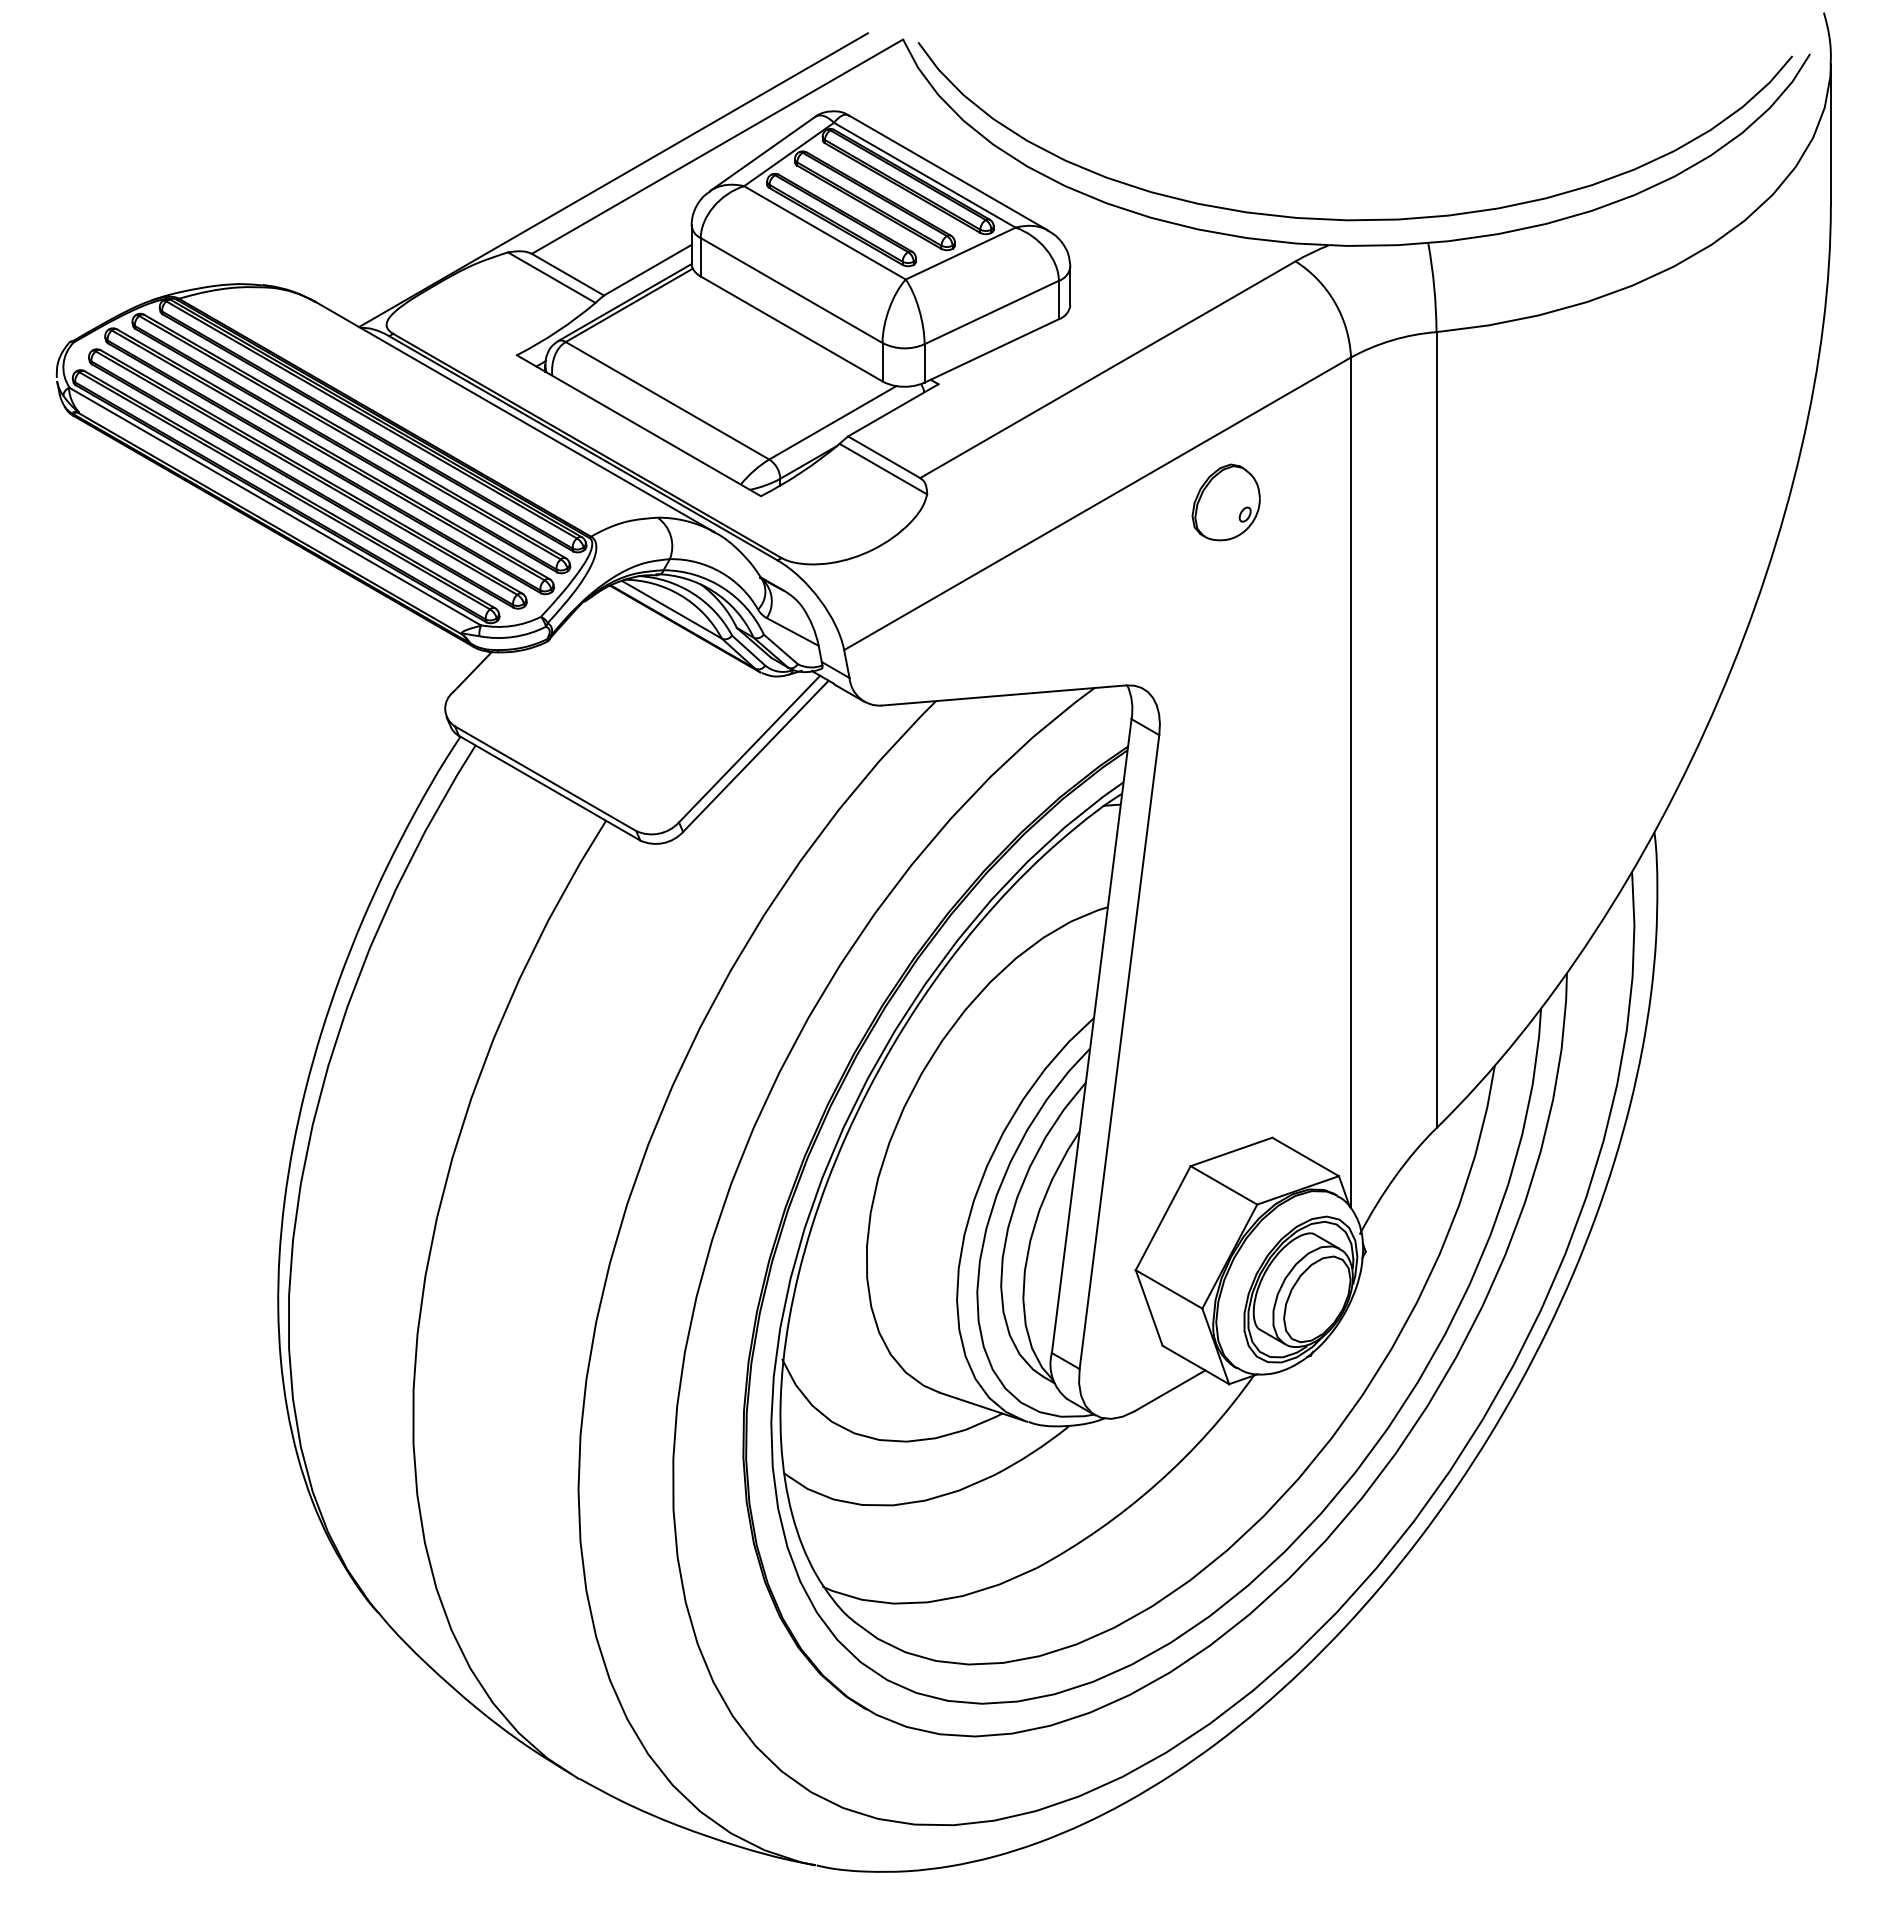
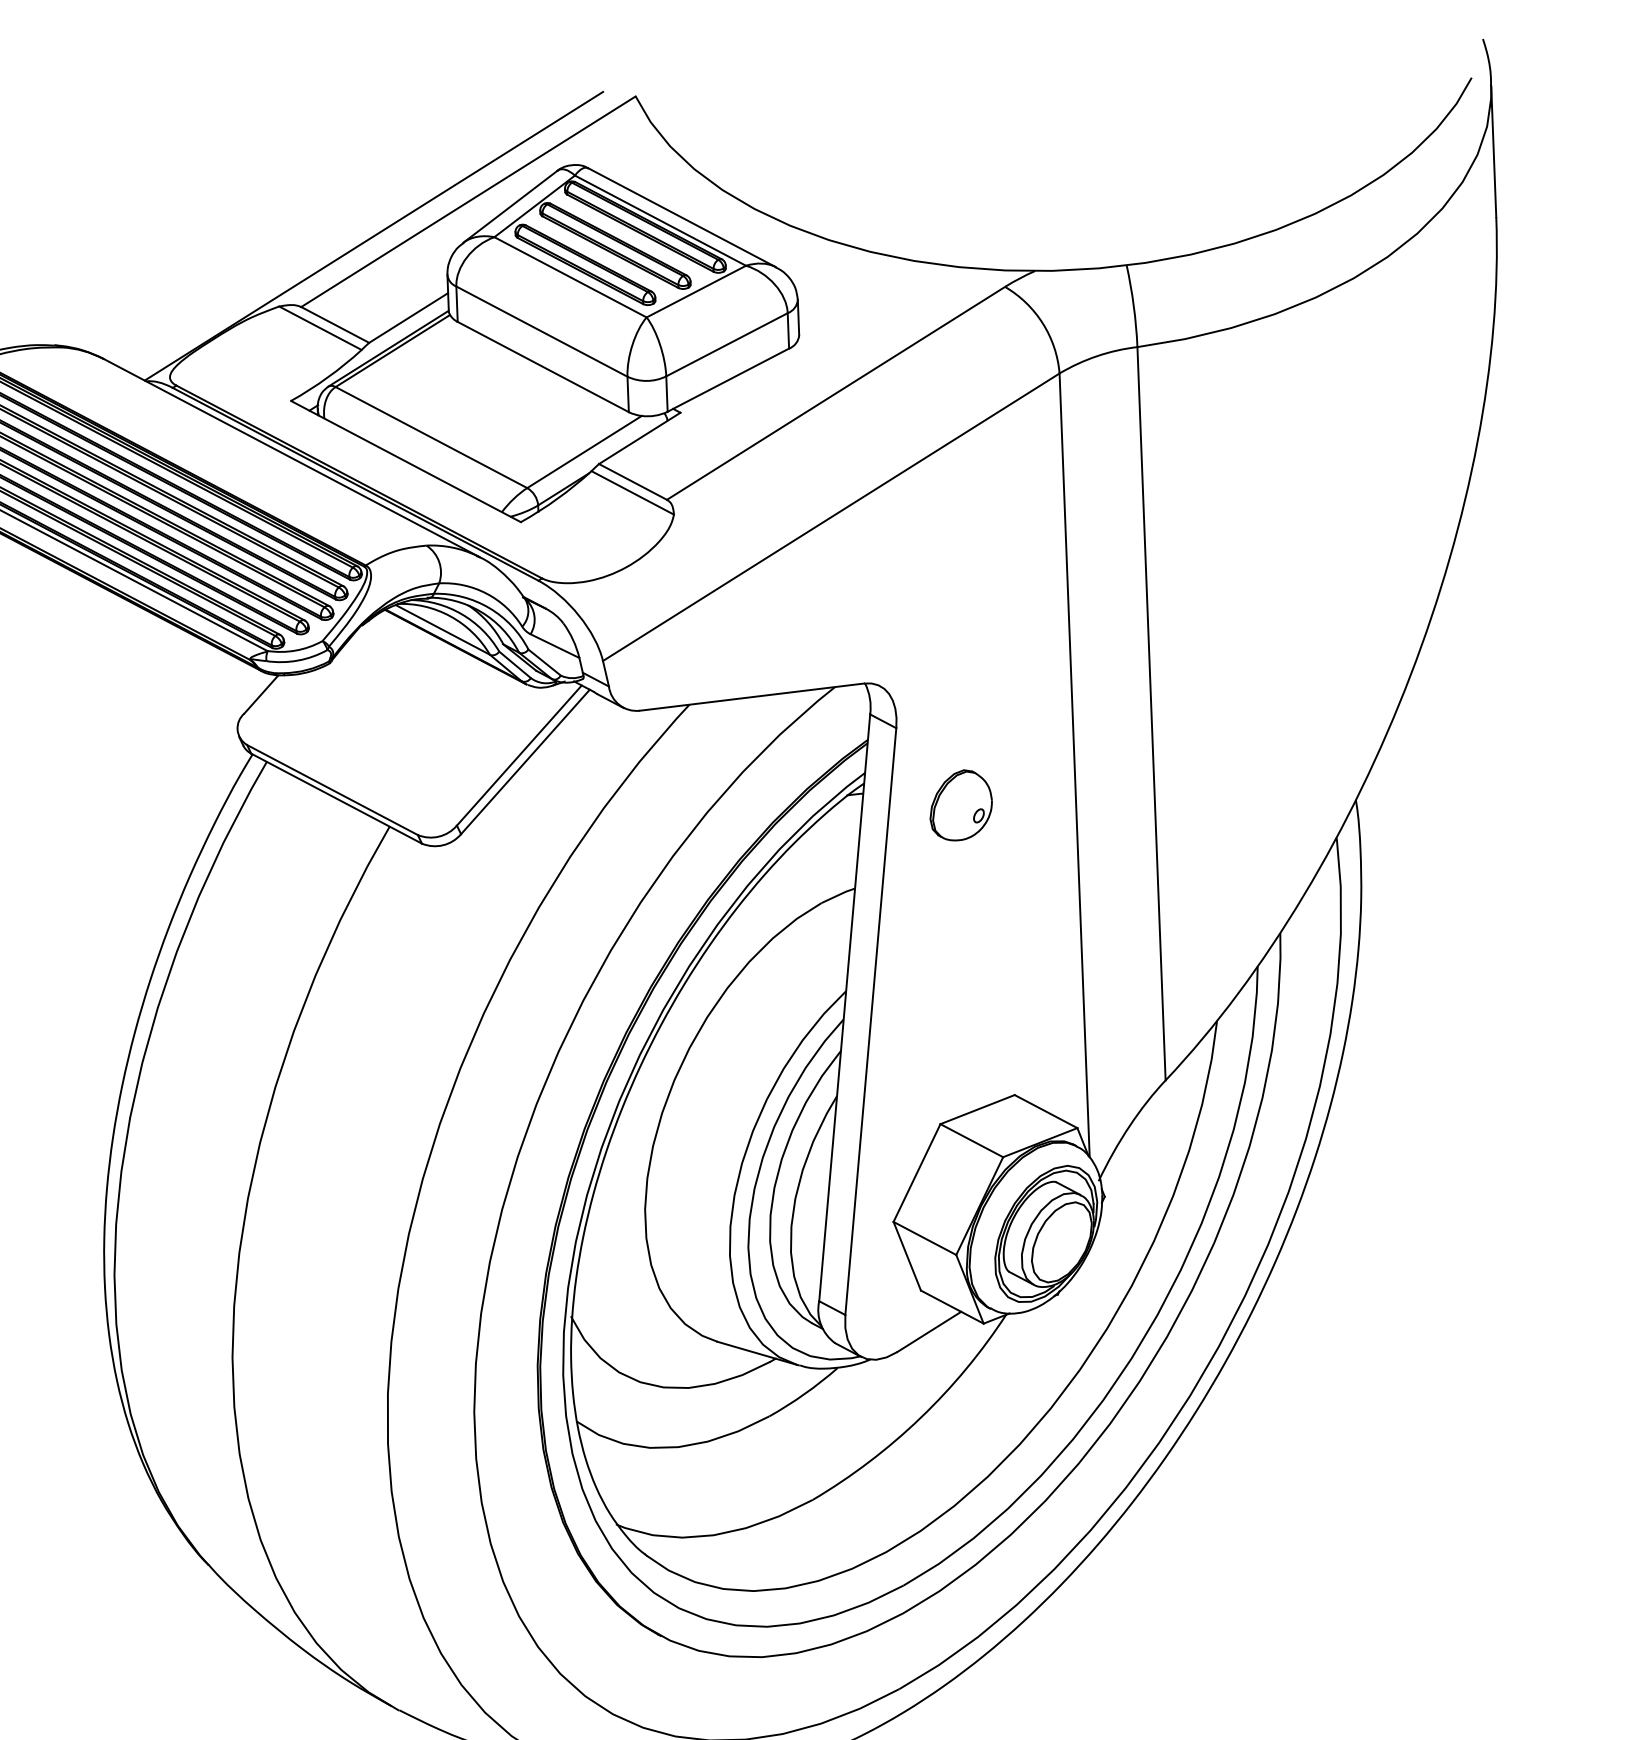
curve: (1354, 219) -> (1057, 246), removed
part: (1225, 502) -> (960, 805), moved

